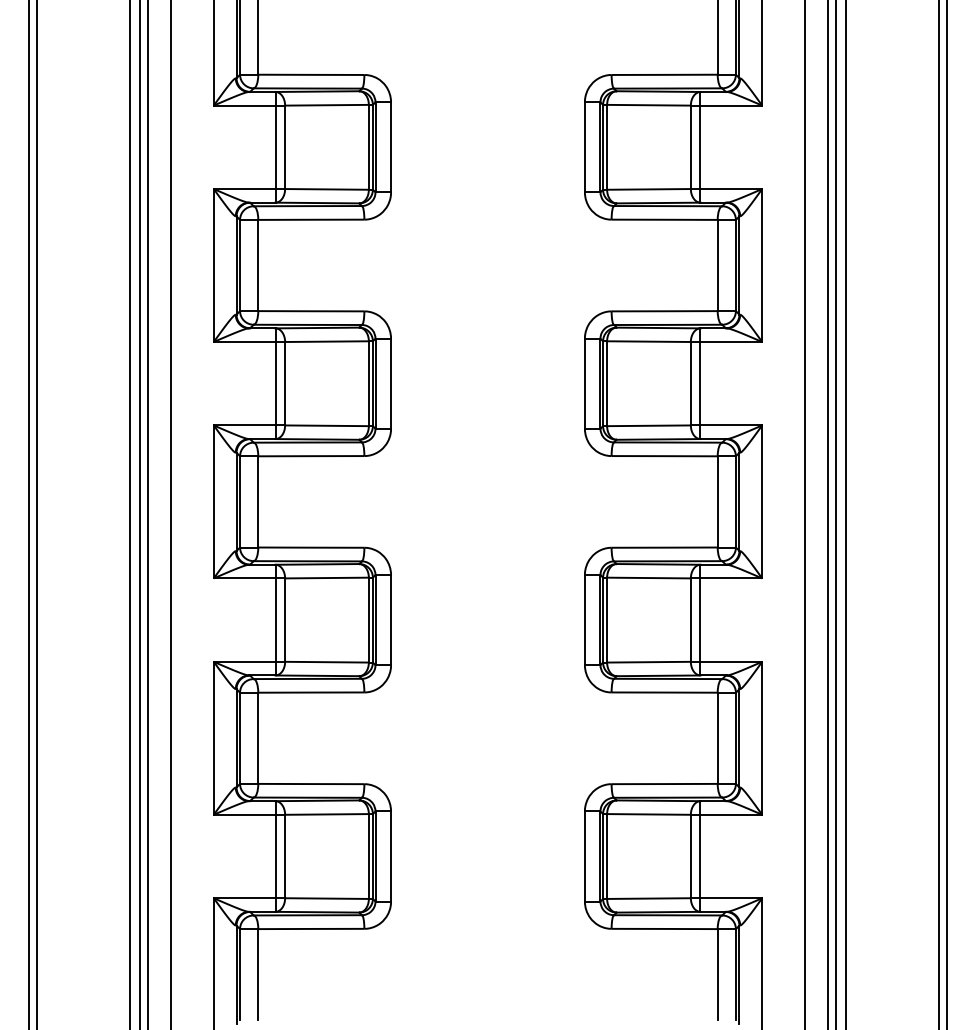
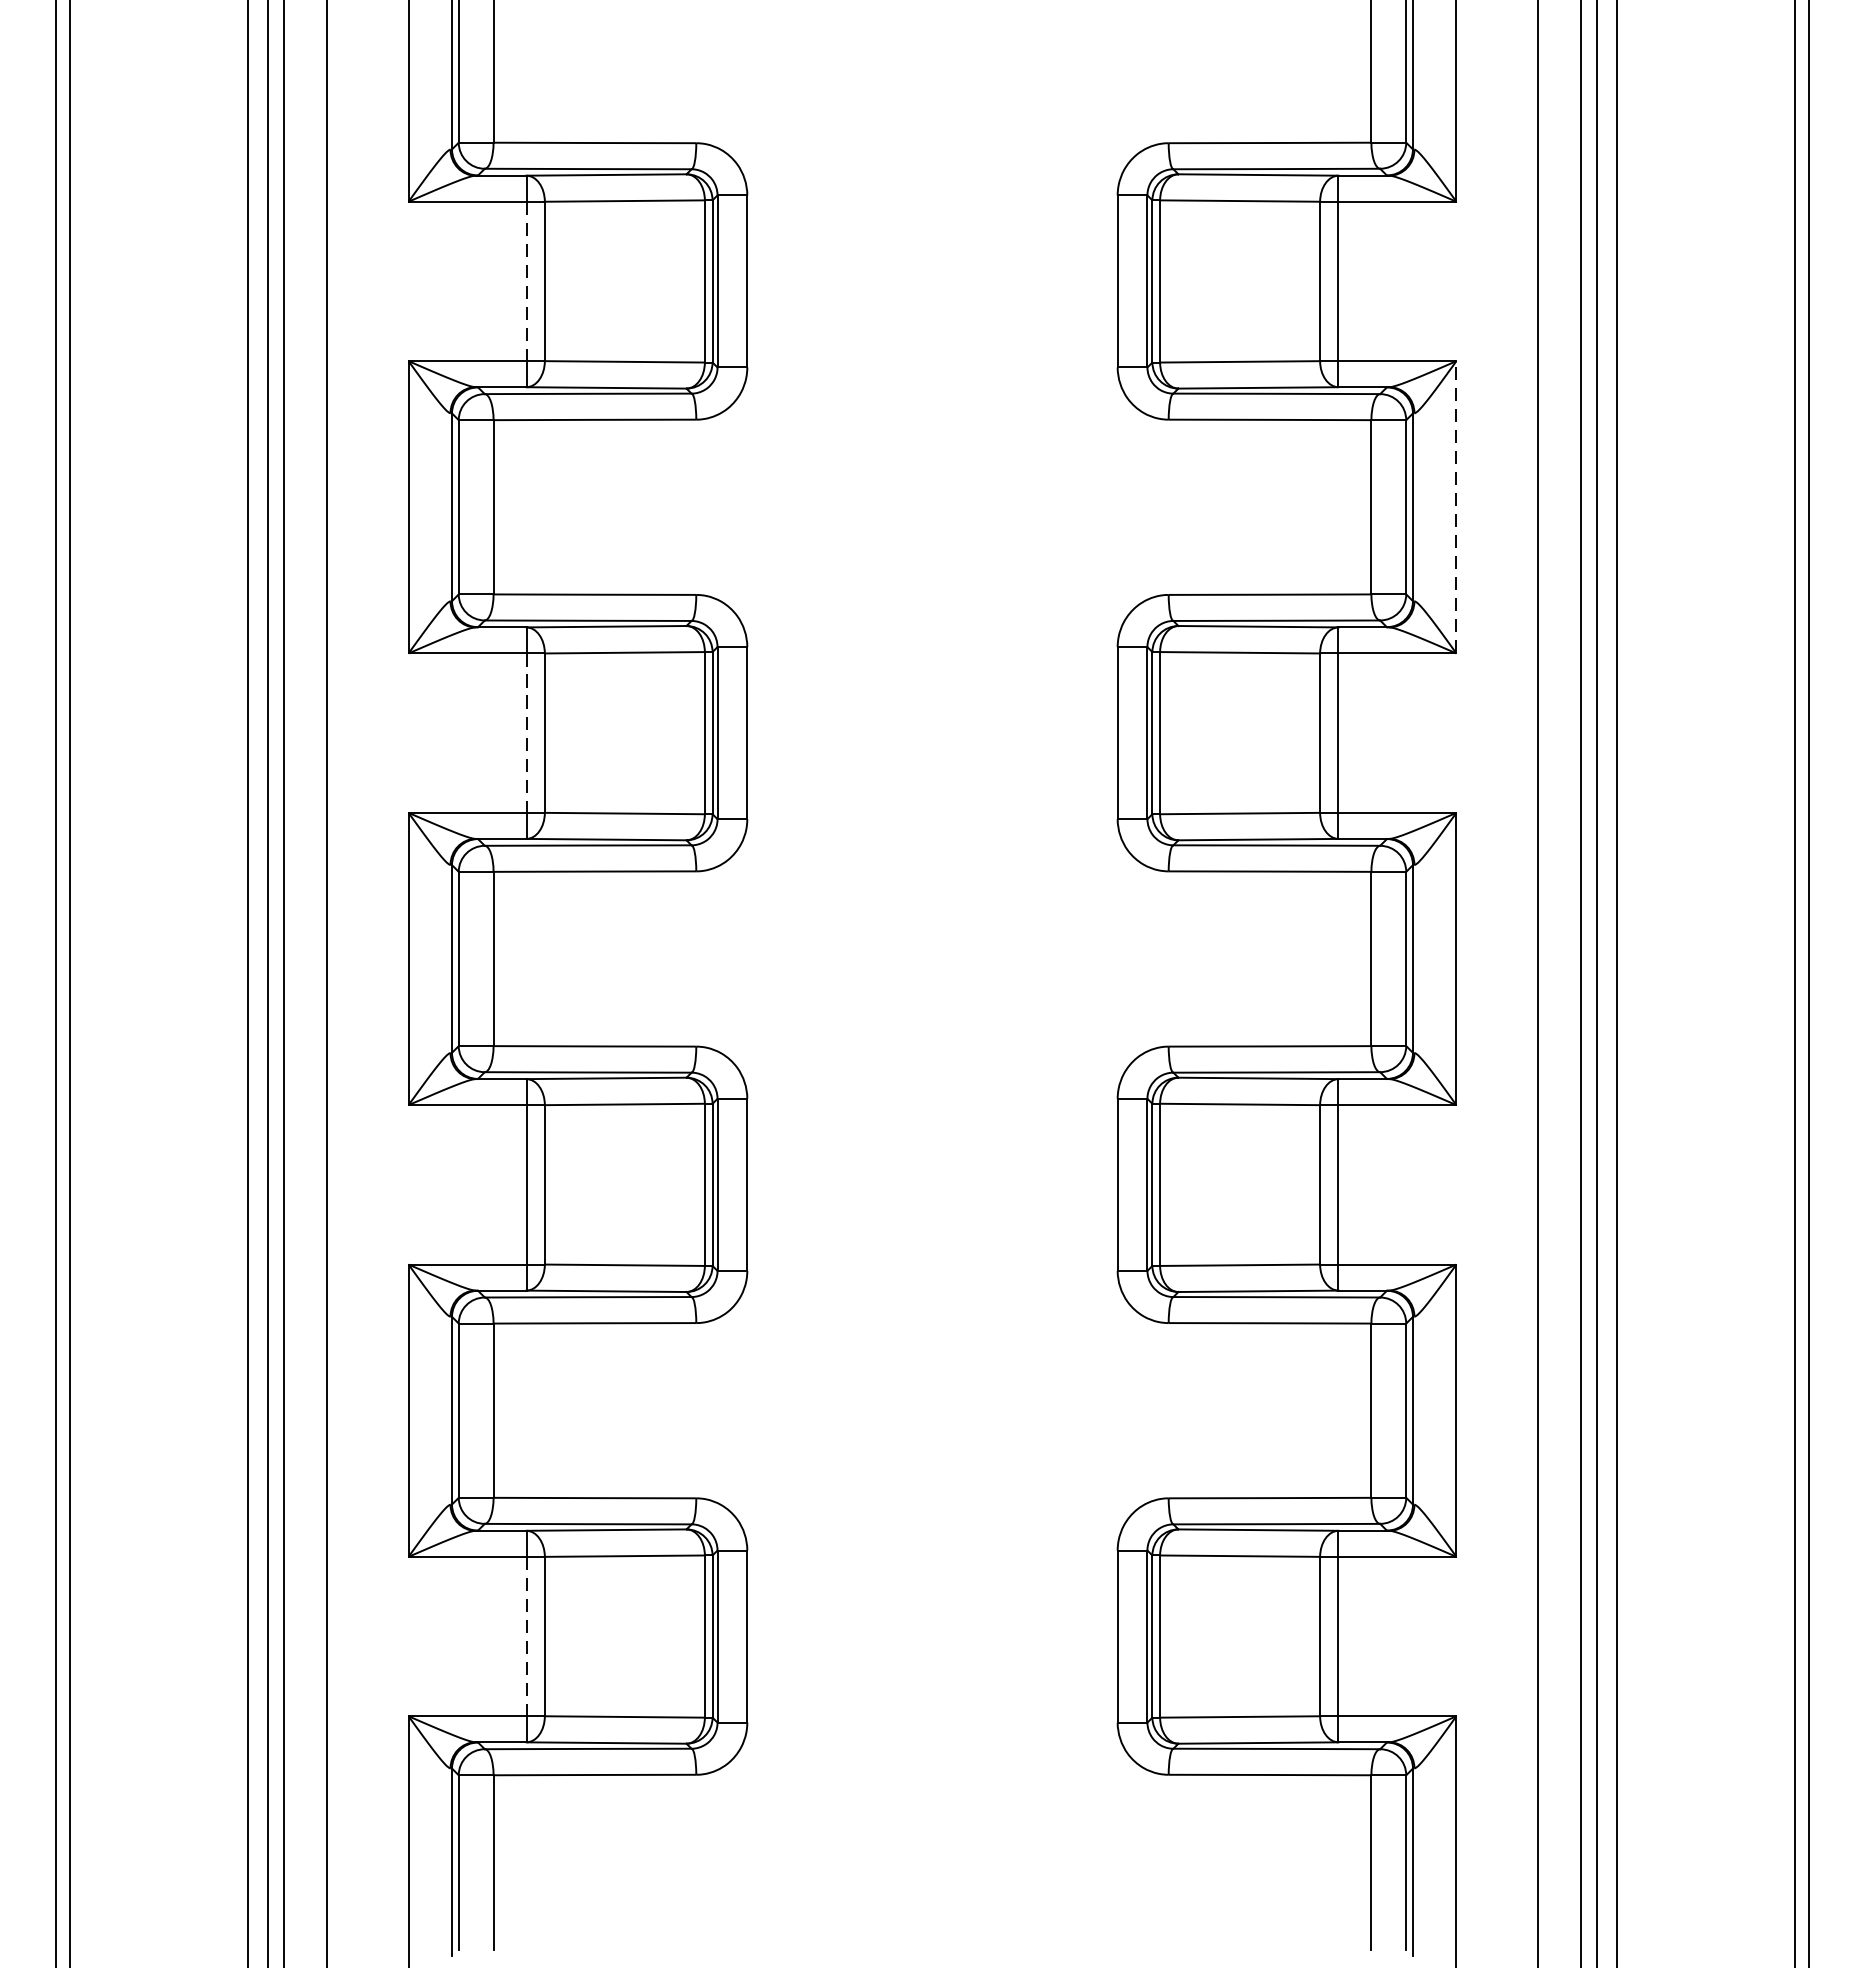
line: (275, 147) -> (526, 281), solid -> dashed
line: (762, 265) -> (1457, 507), solid -> dashed
line: (275, 383) -> (526, 732), solid -> dashed
line: (275, 856) -> (526, 1636), solid -> dashed

